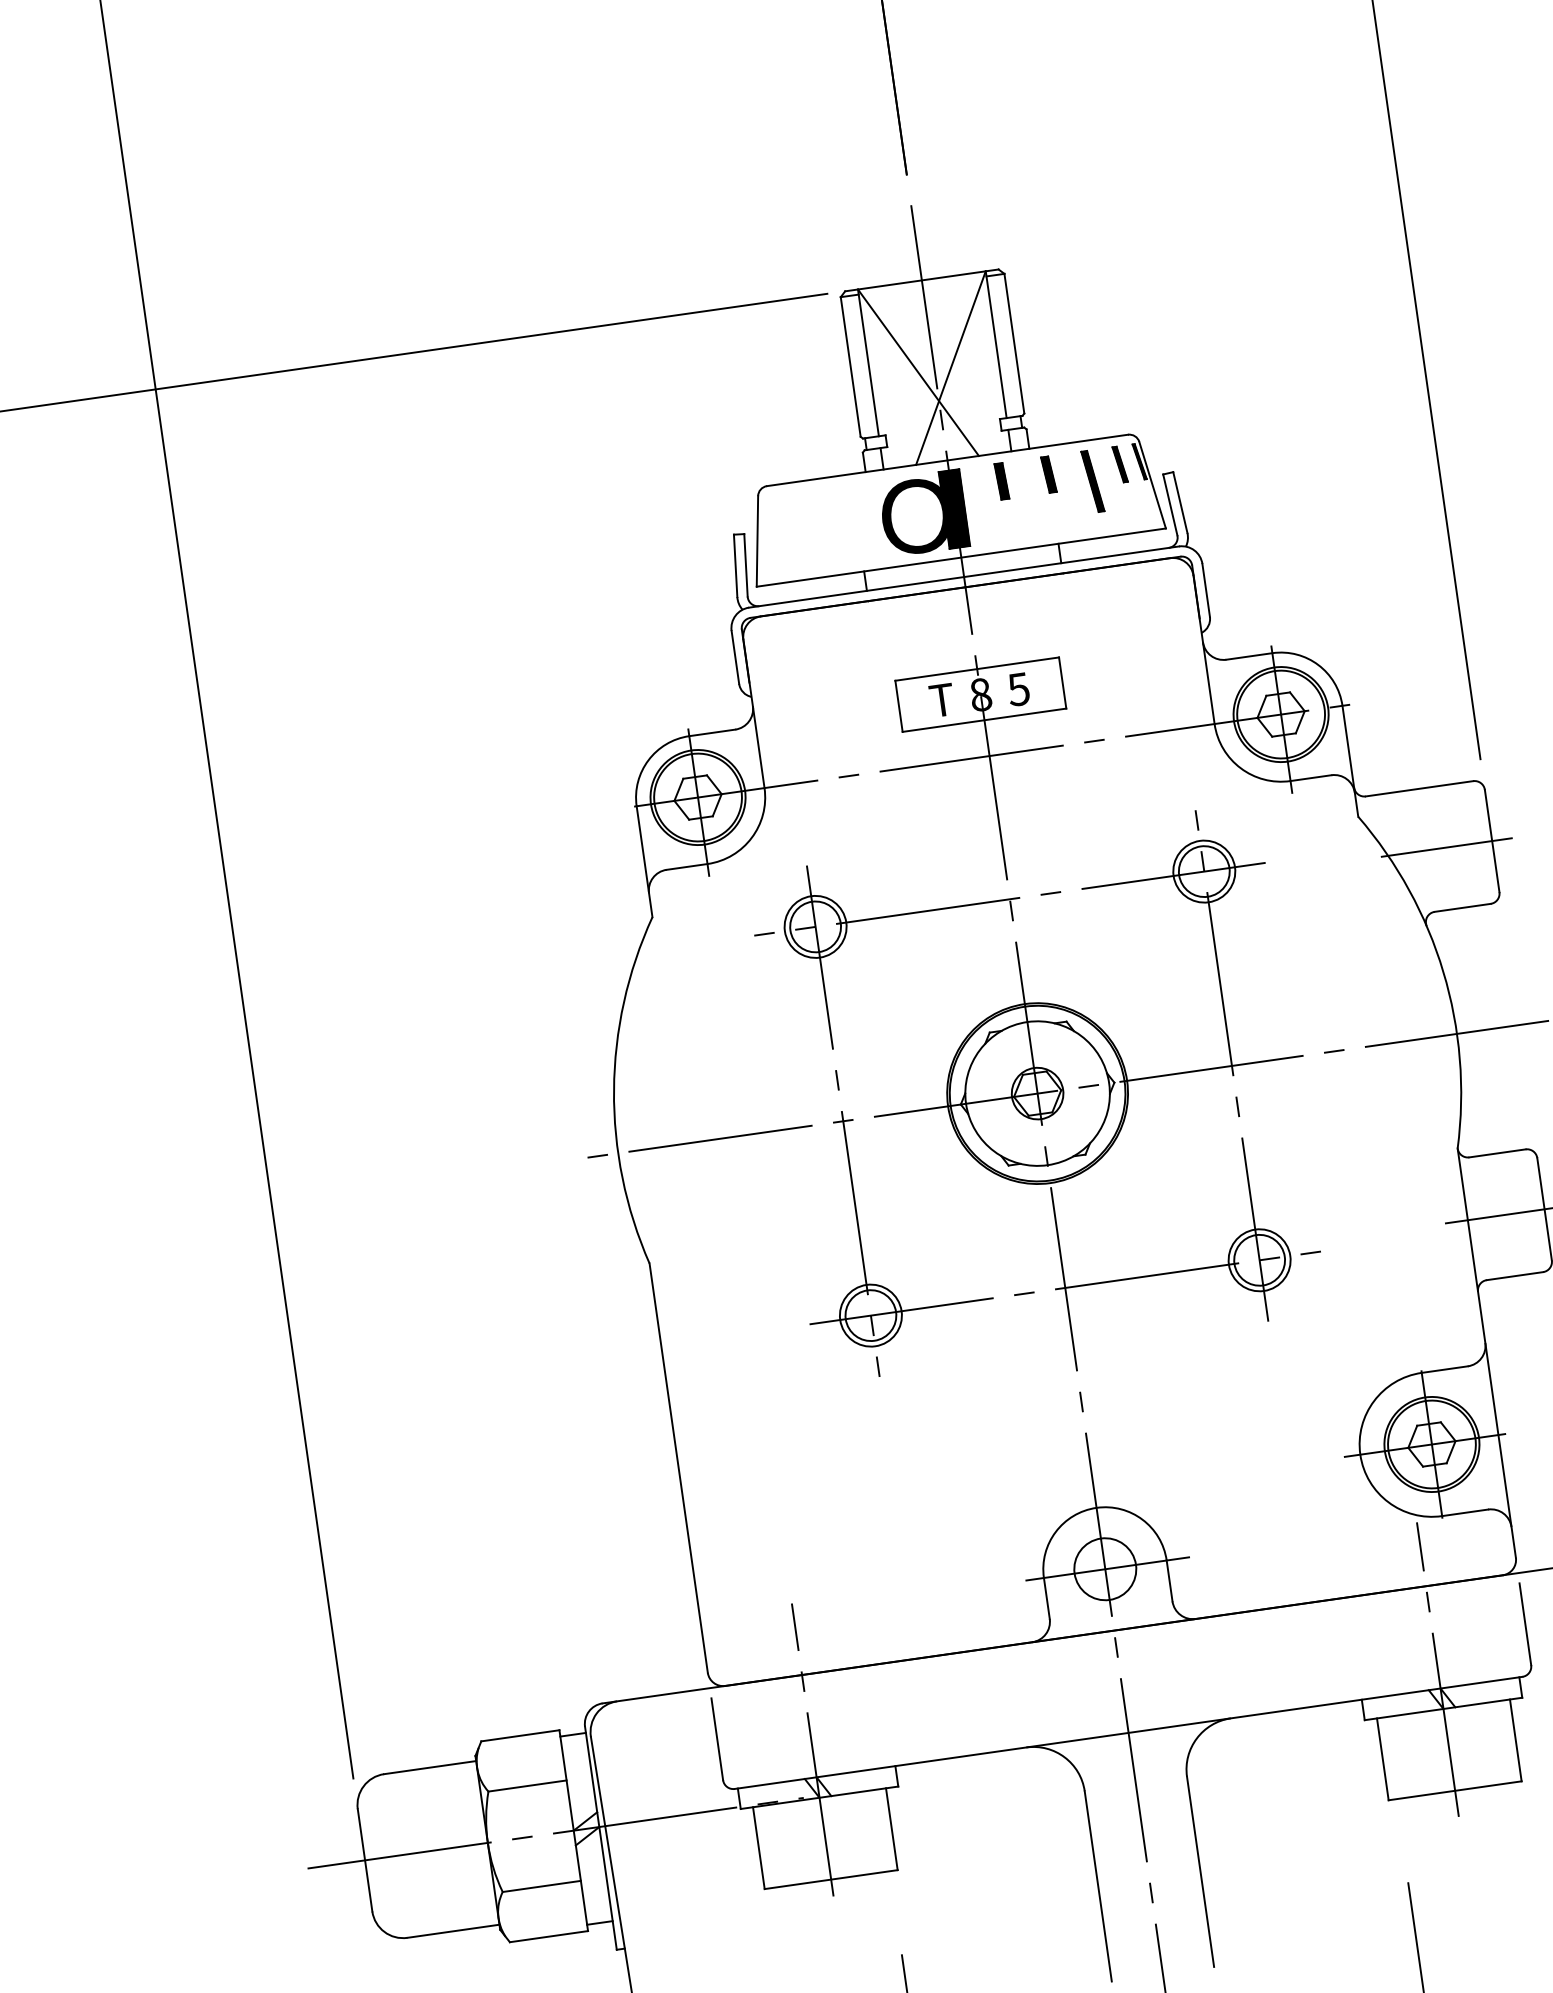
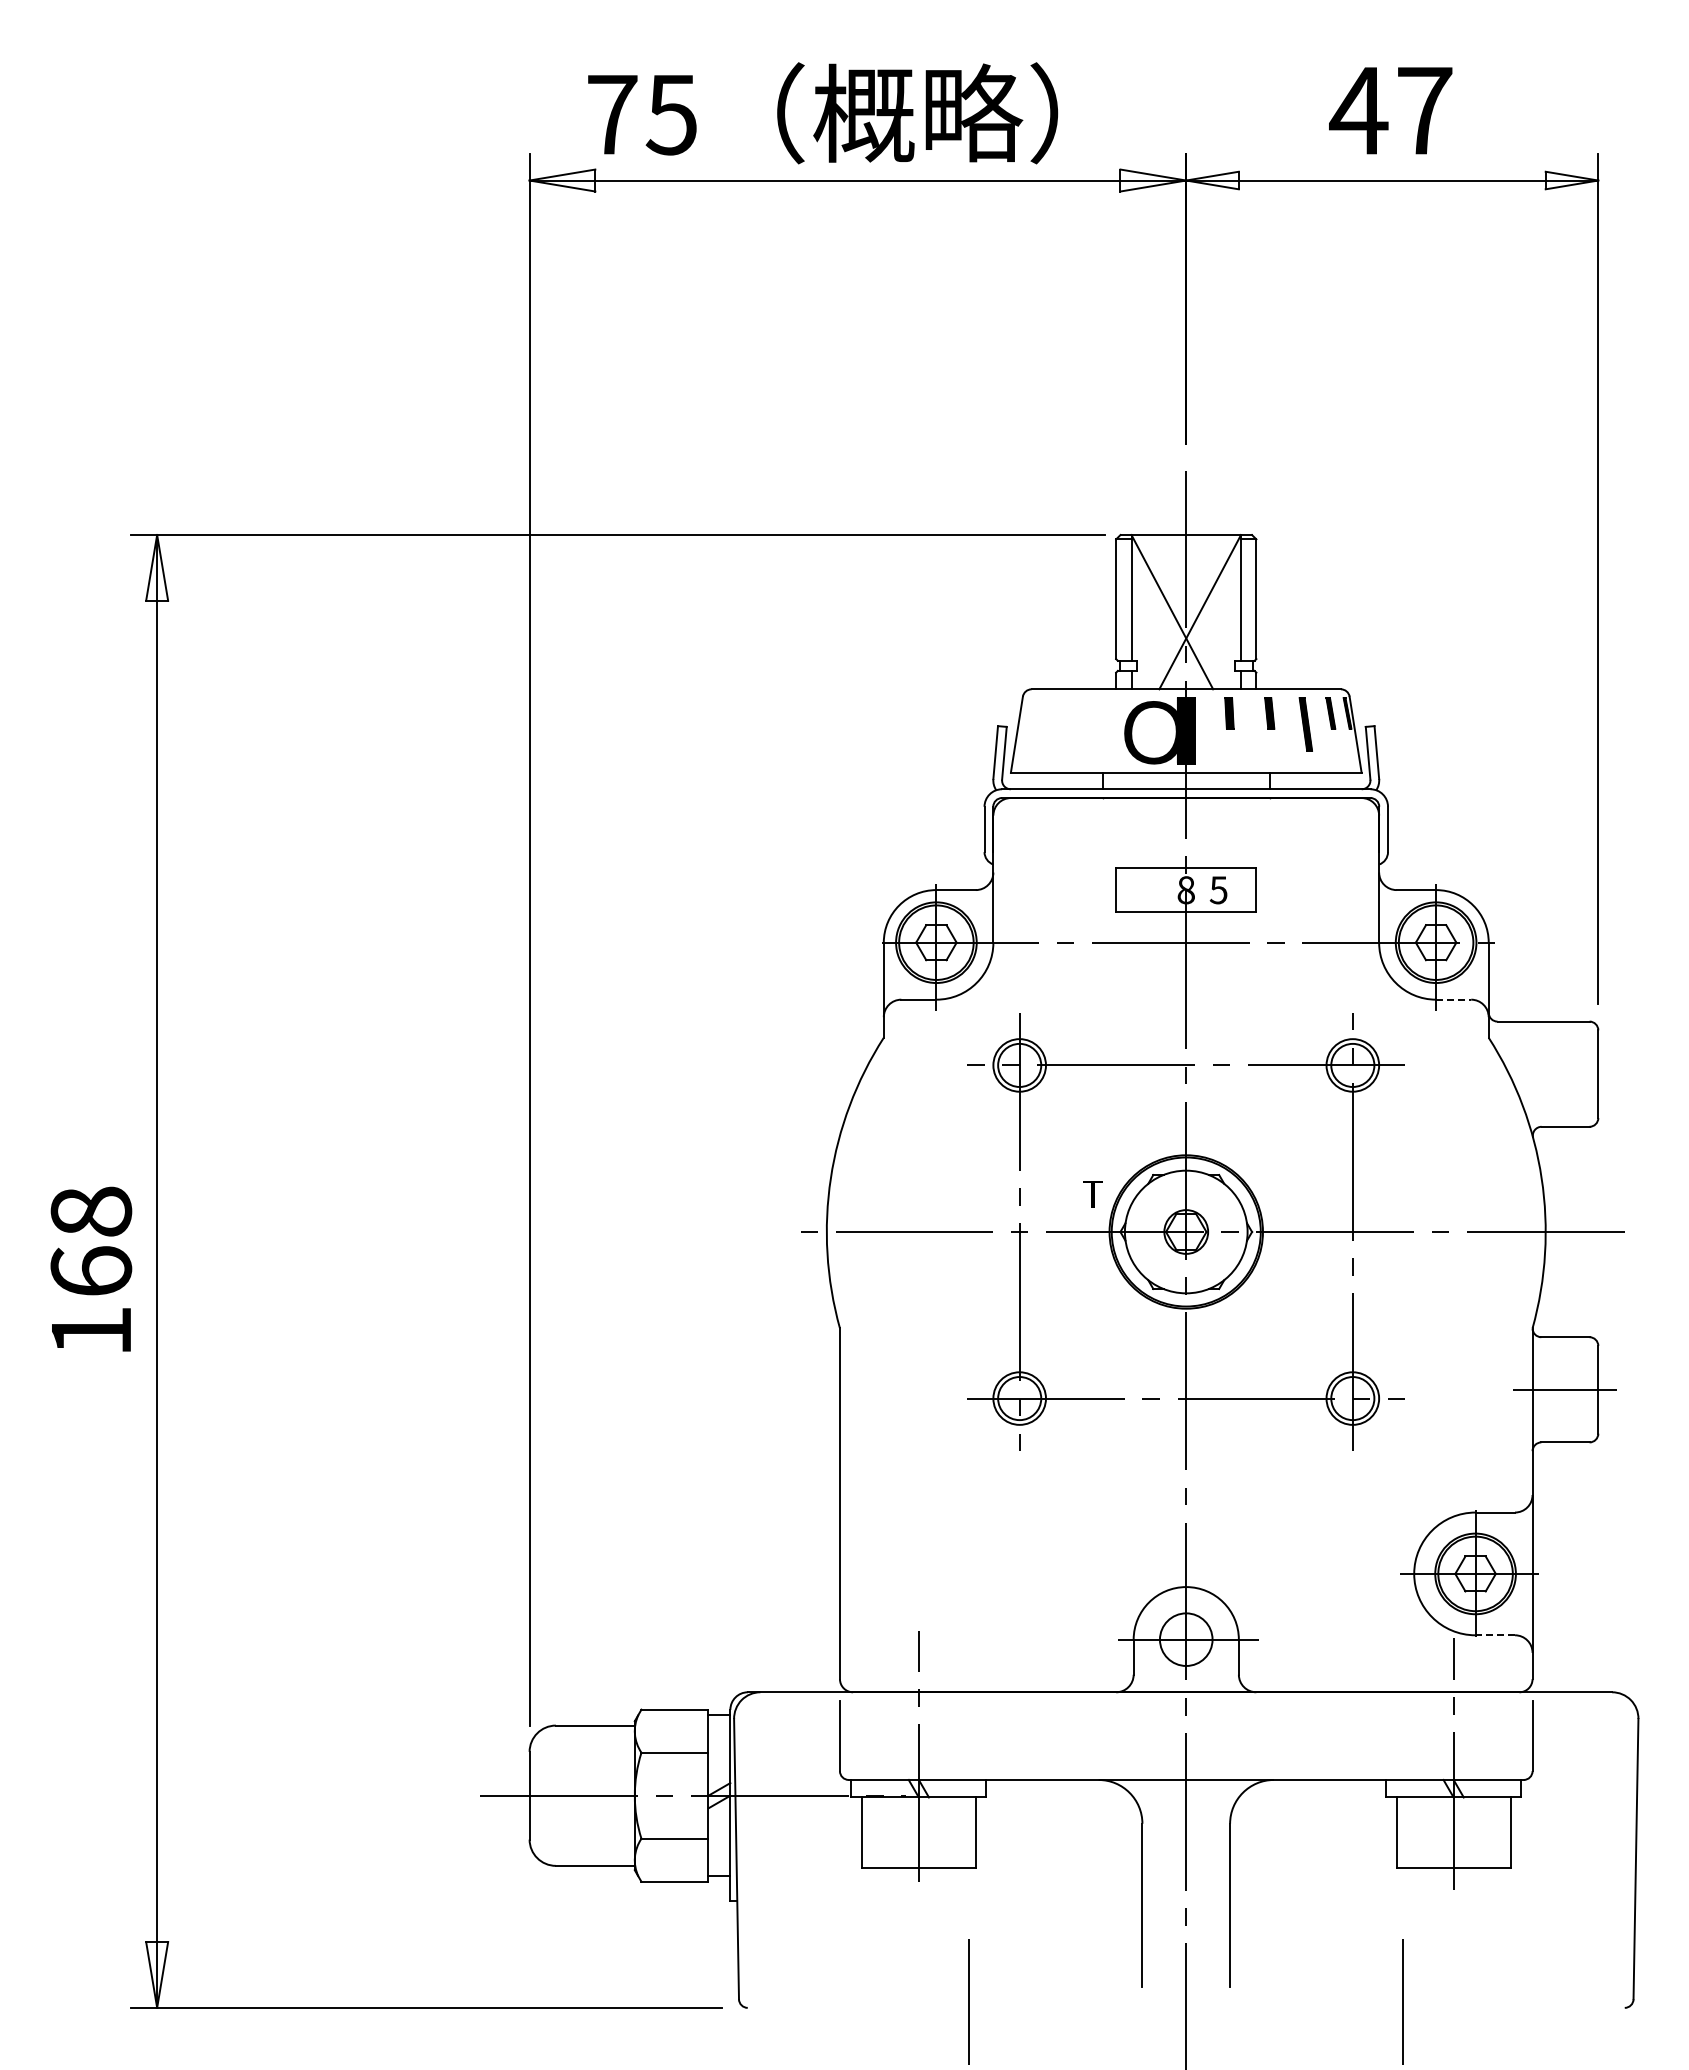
text: (941, 700) -> (1092, 1194), moved
line: (1310, 777) -> (1453, 999), solid -> dashed
line: (1445, 848) -> (1558, 1074), removed
line: (1465, 1513) -> (1495, 1635), solid -> dashed

